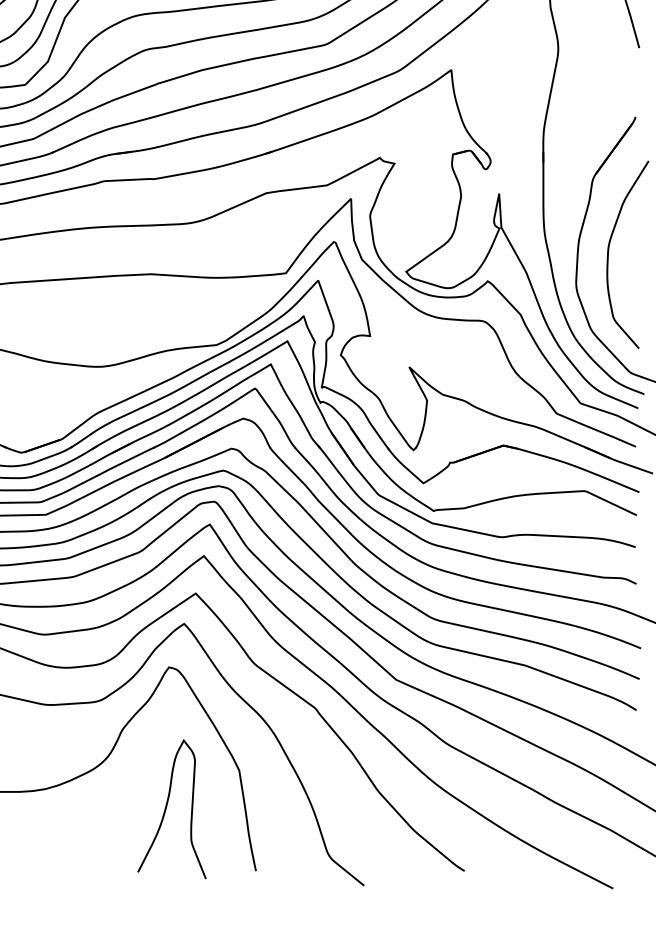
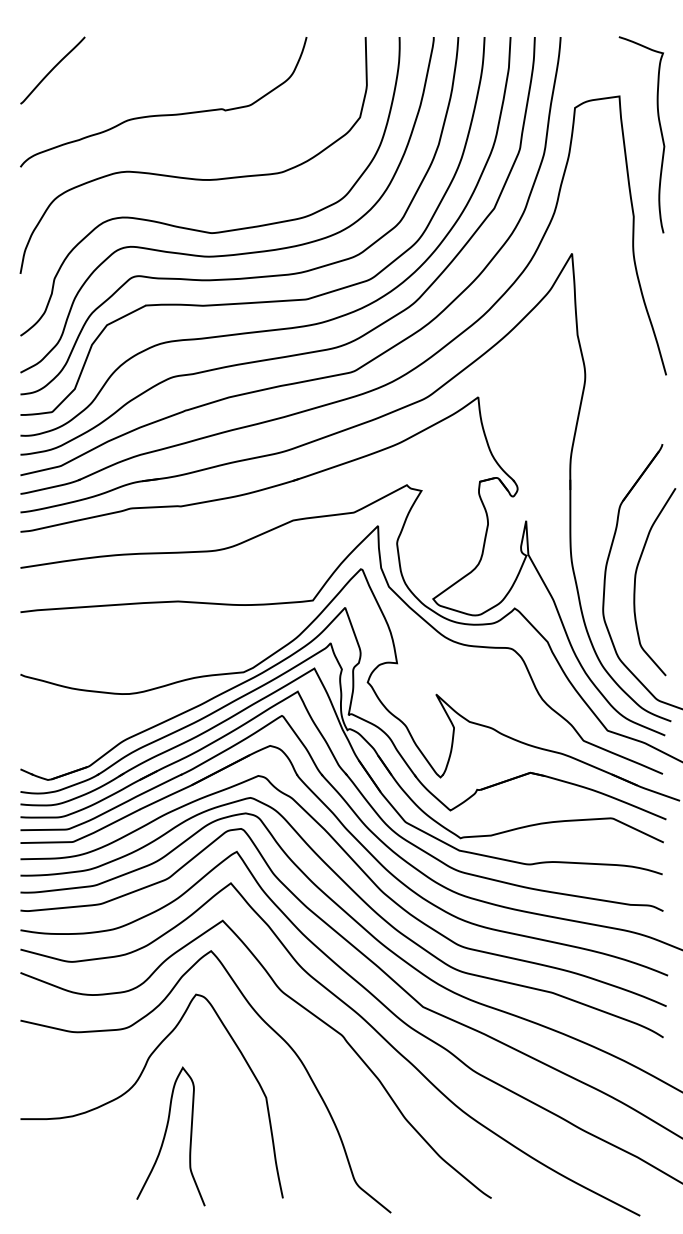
curve: (167, 806) -> (166, 1133), moved

